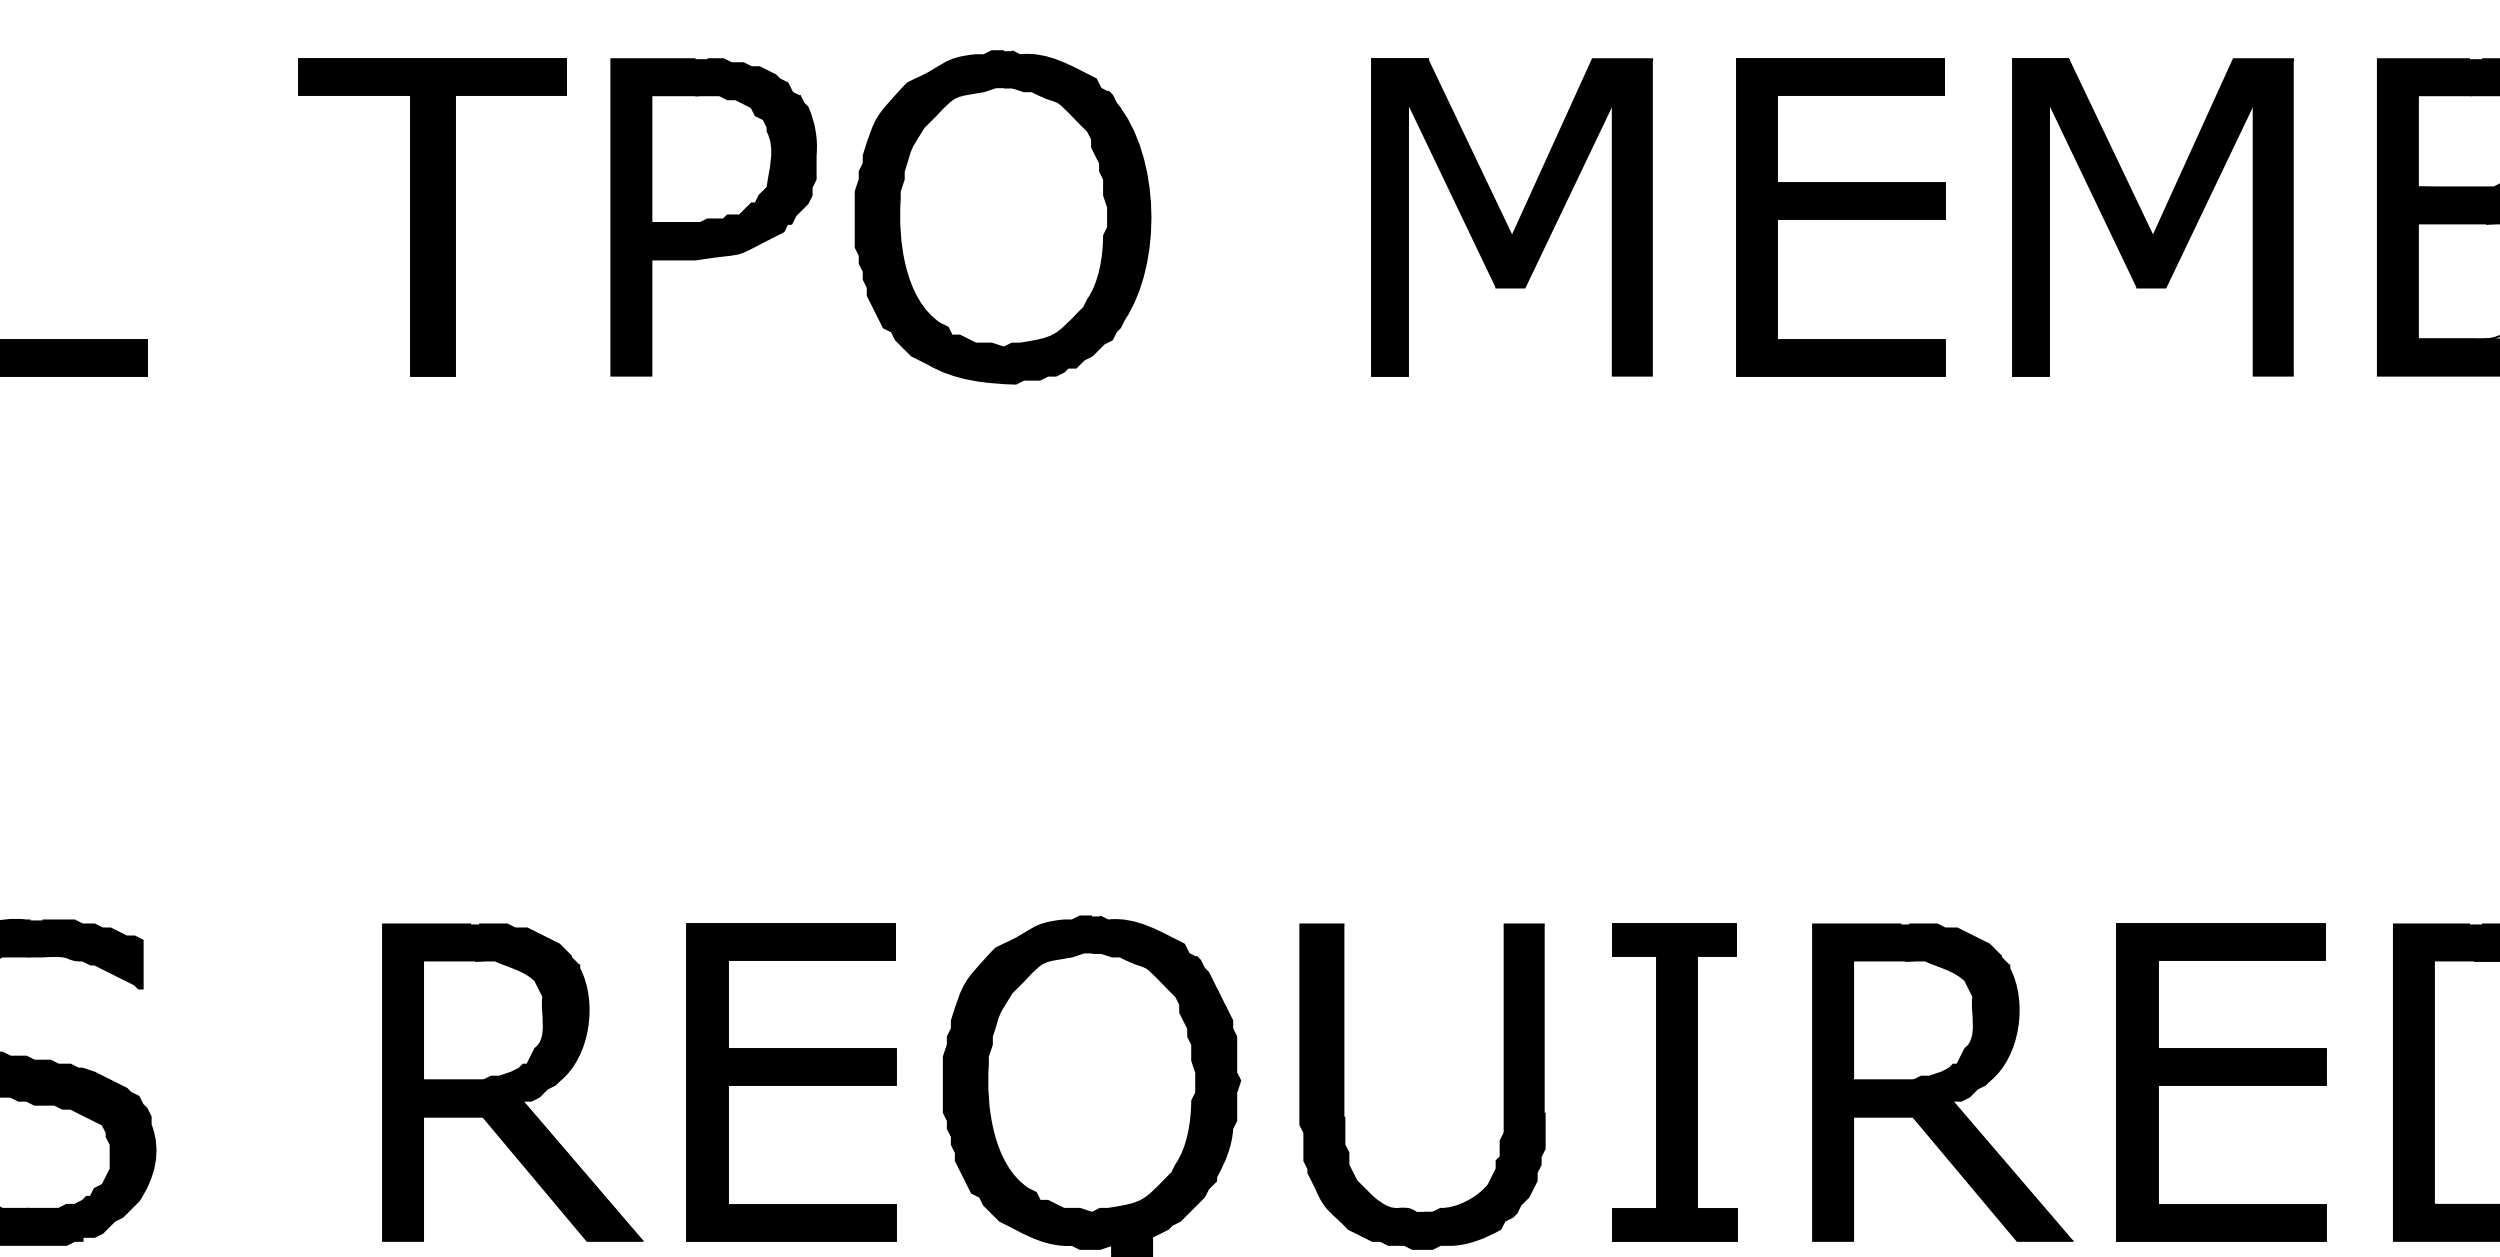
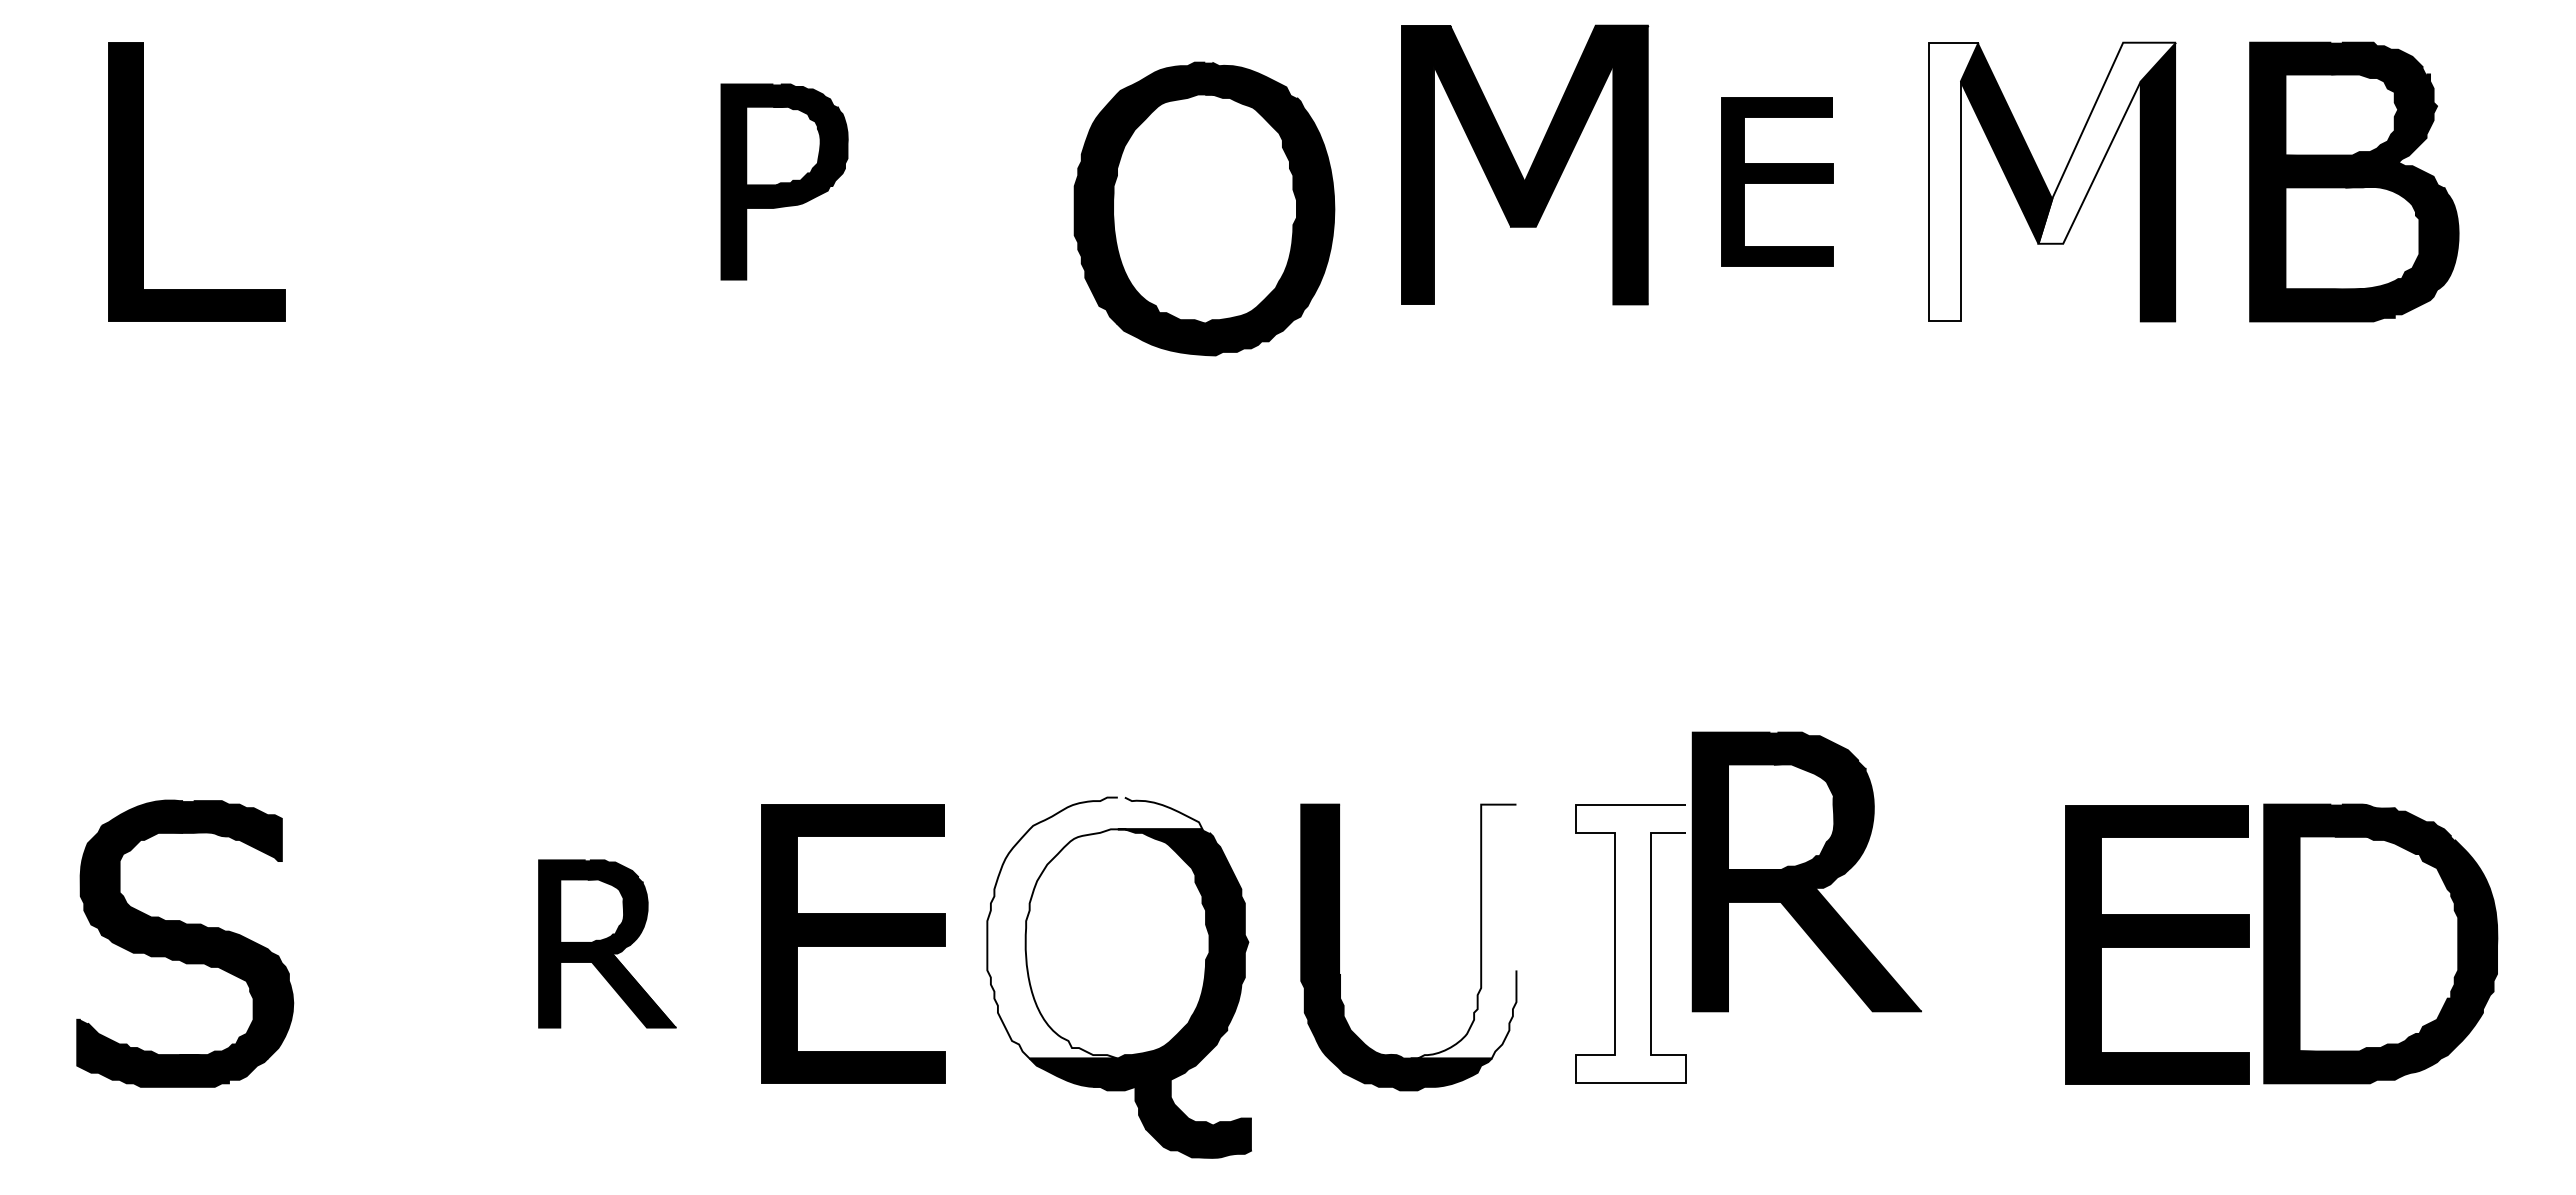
fill: (2215, 172) -> (2107, 142), removed
part: (431, 216) -> (536, 181), removed
part: (713, 216) -> (784, 181), size x0.7
part: (1003, 216) -> (1204, 208), moved
part: (1512, 216) -> (1525, 164), moved
part: (1841, 216) -> (1777, 181), size x0.6
fill: (2040, 216) -> (1953, 181), removed
fill: (1065, 1063) -> (1094, 927), removed
fill: (1484, 1068) -> (1463, 931), removed
part: (512, 1082) -> (607, 943), size x0.6
fill: (1674, 1082) -> (1630, 943), removed
part: (1942, 1082) -> (1806, 871), moved
part: (2221, 1082) -> (2157, 944), moved

